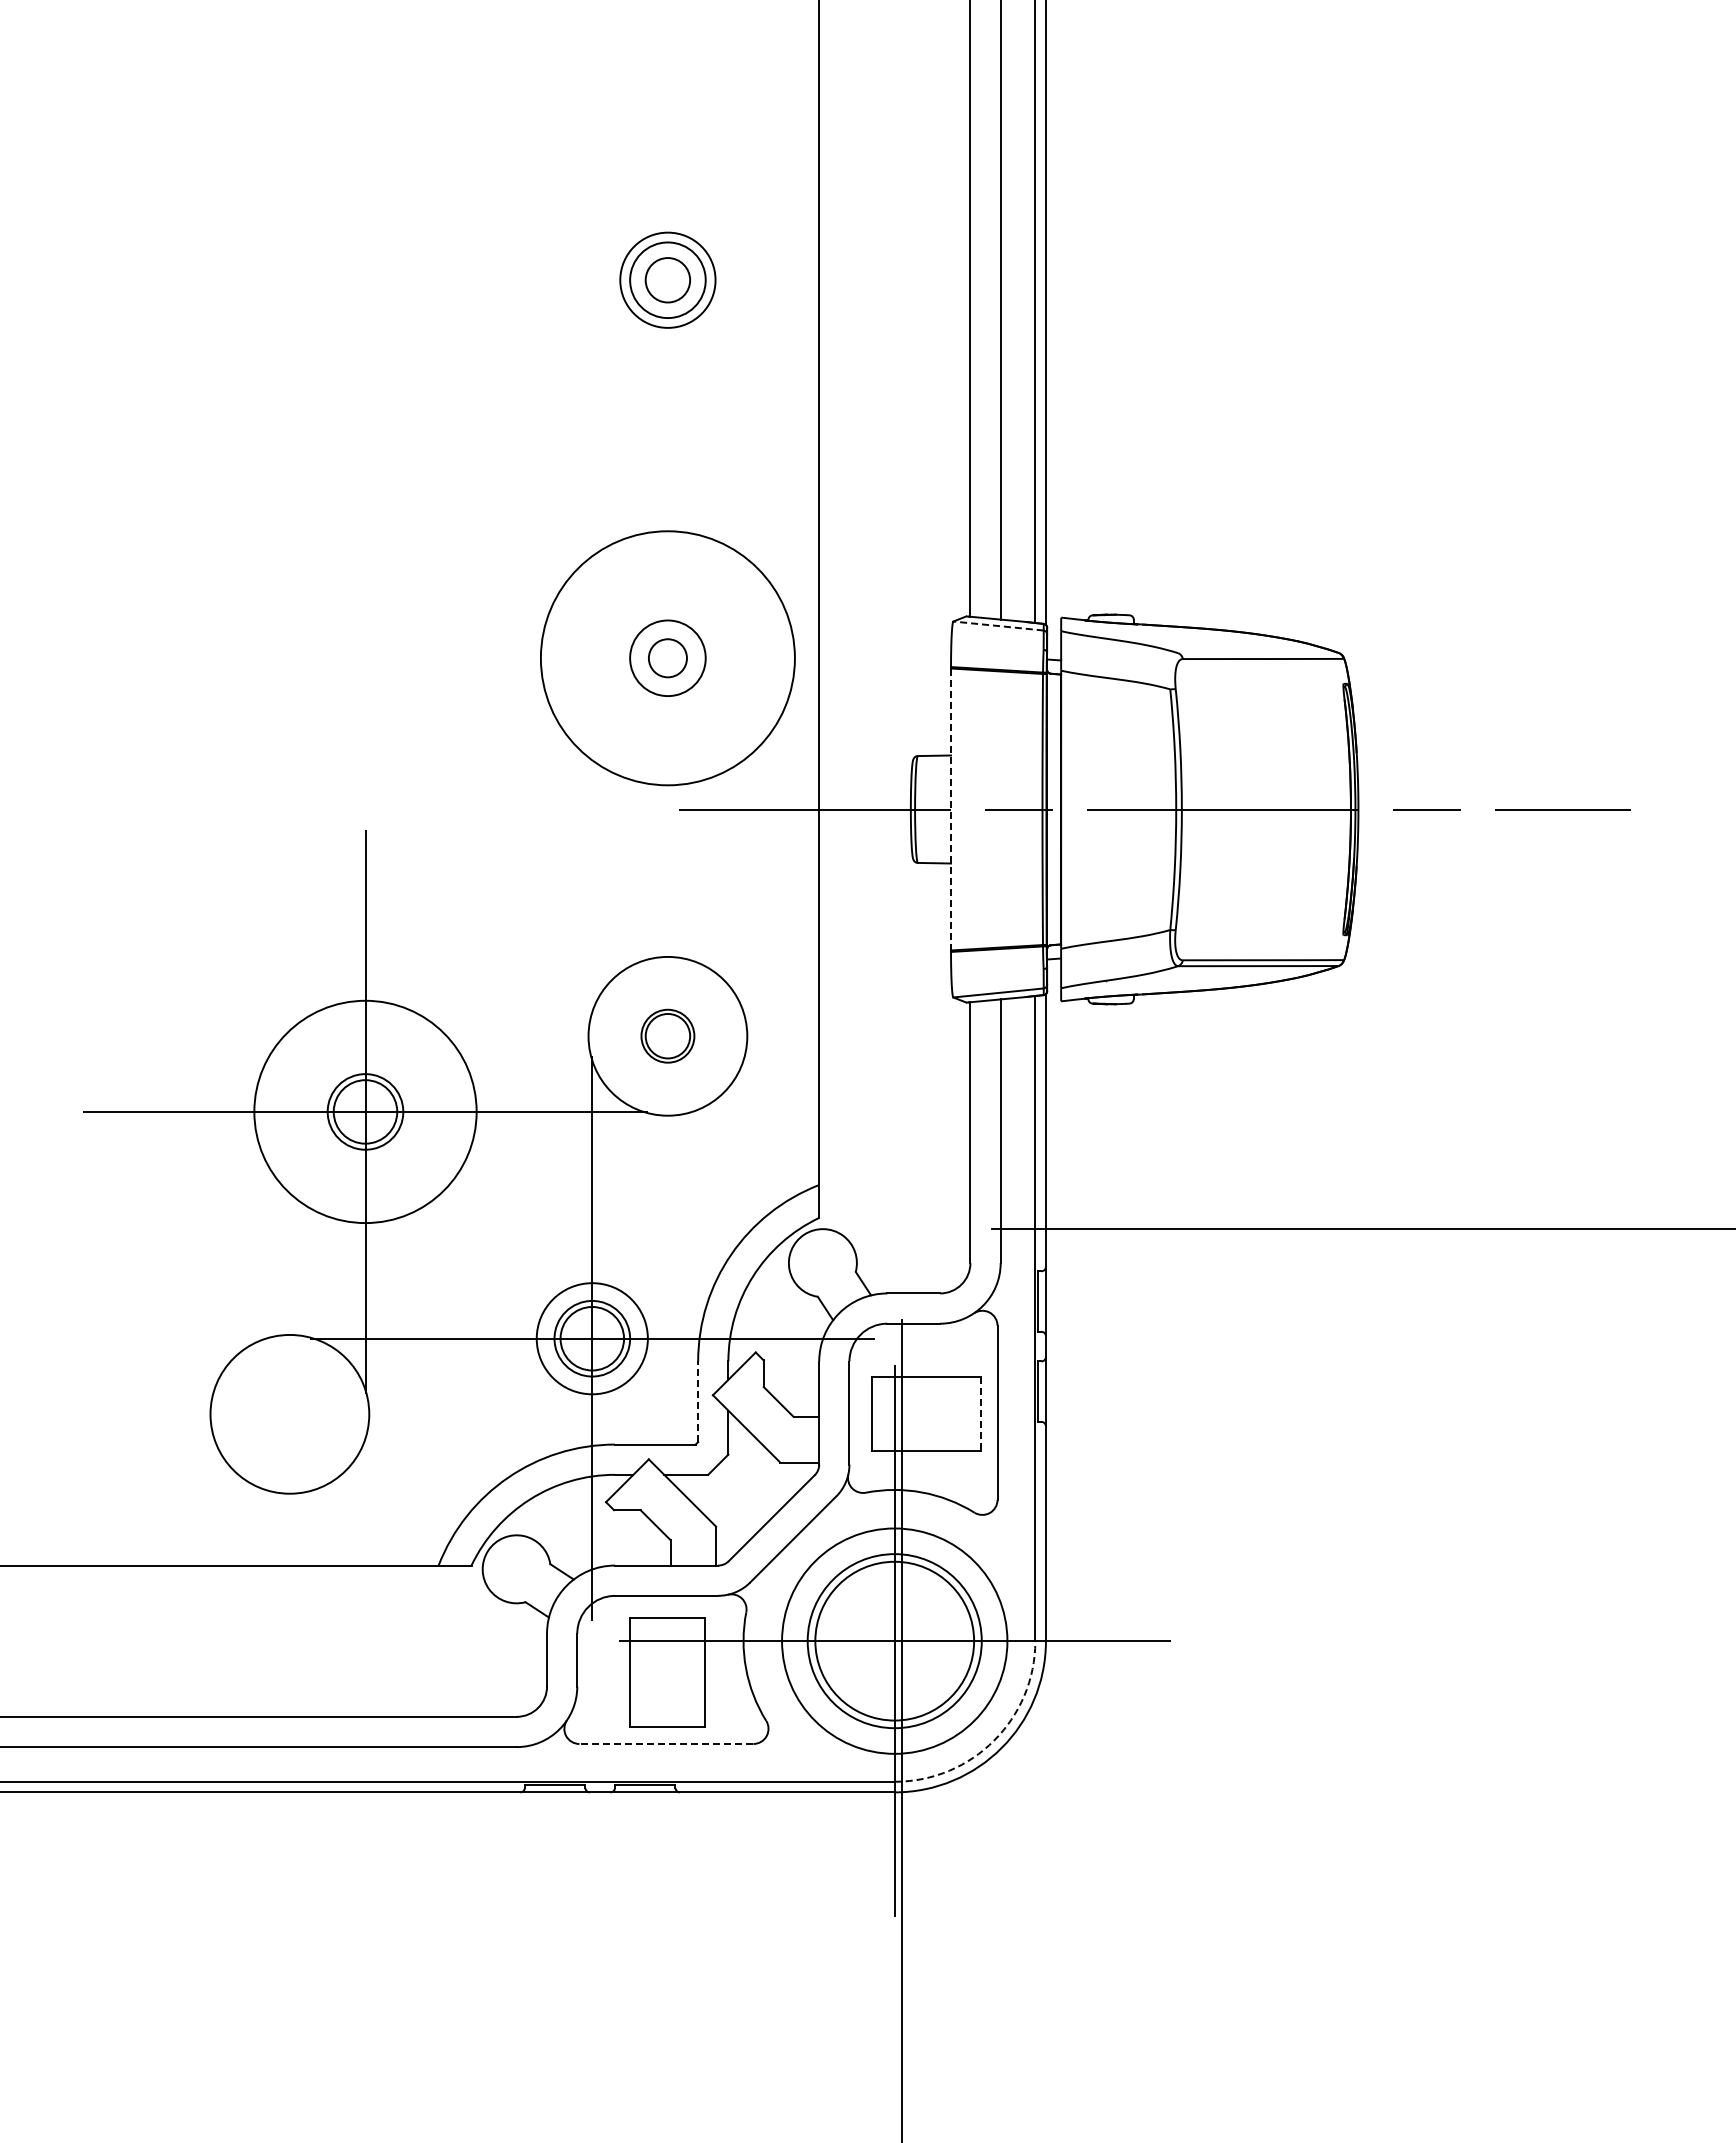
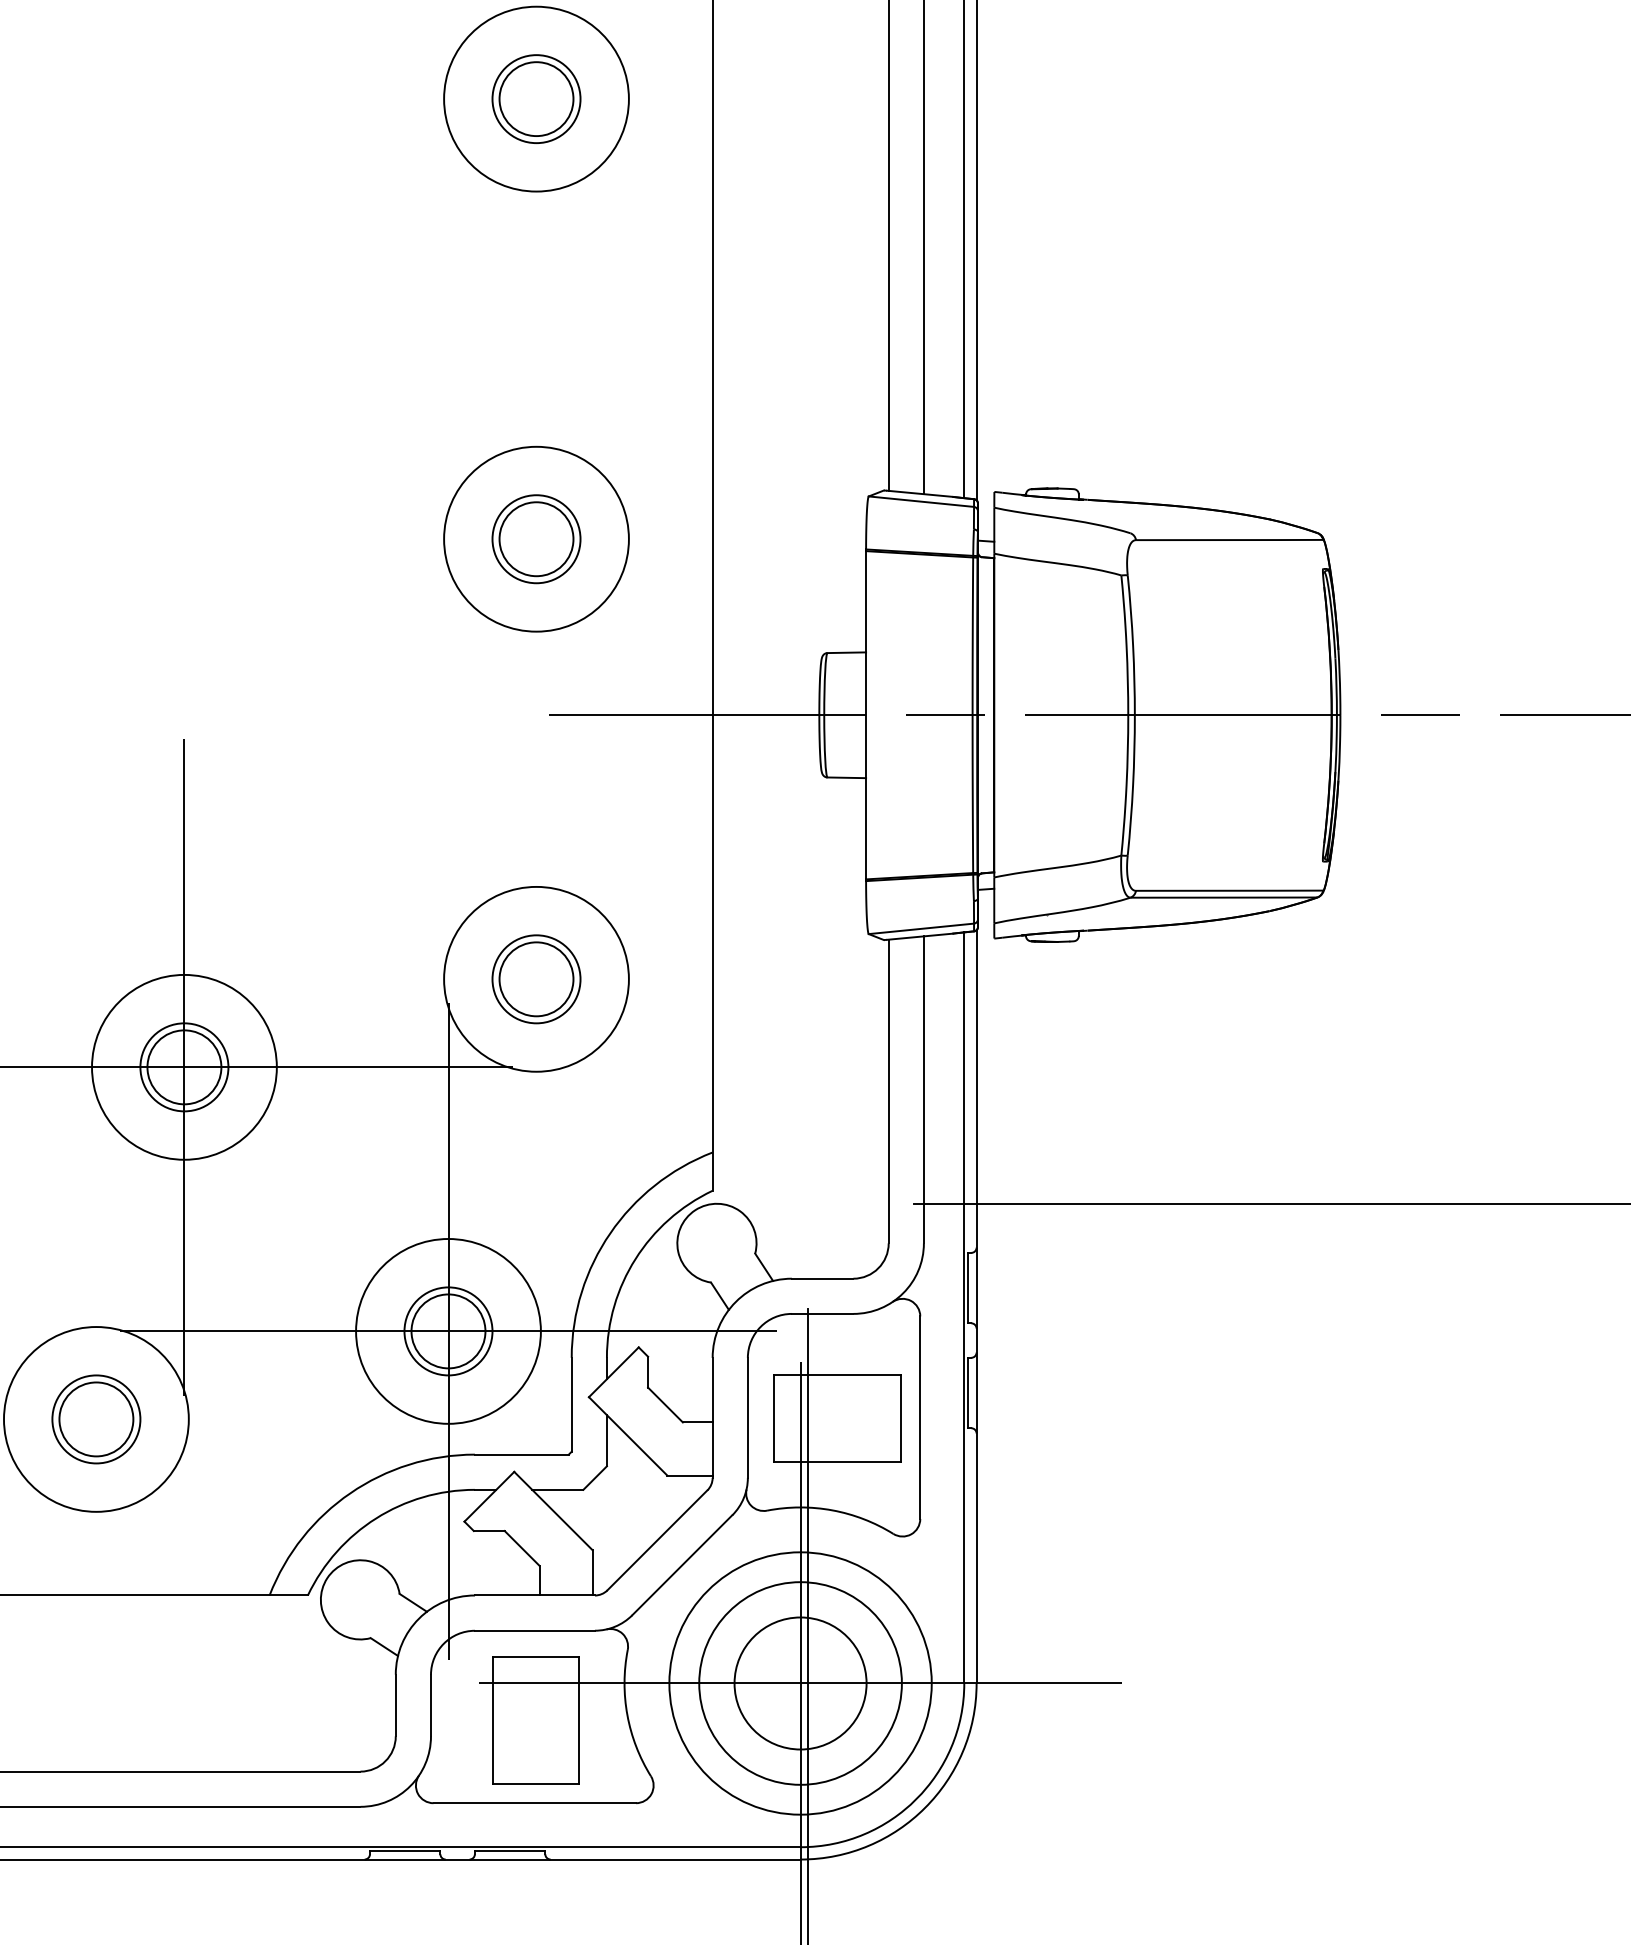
circle: (667, 279) -> (536, 98), size x1.67
circle: (667, 280) -> (536, 99), size x1.43
line: (998, 625) -> (921, 501), dashed -> solid
circle: (667, 657) -> (536, 538), size x0.62
circle: (667, 658) -> (536, 539), size x1.67
line: (951, 809) -> (866, 715), dashed -> solid
part: (667, 1035) -> (536, 978), size x1.43
circle: (365, 1111) -> (184, 1066), size x0.71
circle: (591, 1338) -> (447, 1331), size x1.43
line: (698, 1401) -> (572, 1404), dashed -> solid
part: (289, 1413) -> (95, 1418), added
line: (980, 1414) -> (900, 1419), dashed -> solid
circle: (894, 1640) -> (800, 1682), size x0.71
arc: (994, 1740) -> (916, 1799), dashed -> solid
line: (666, 1743) -> (534, 1802), dashed -> solid

